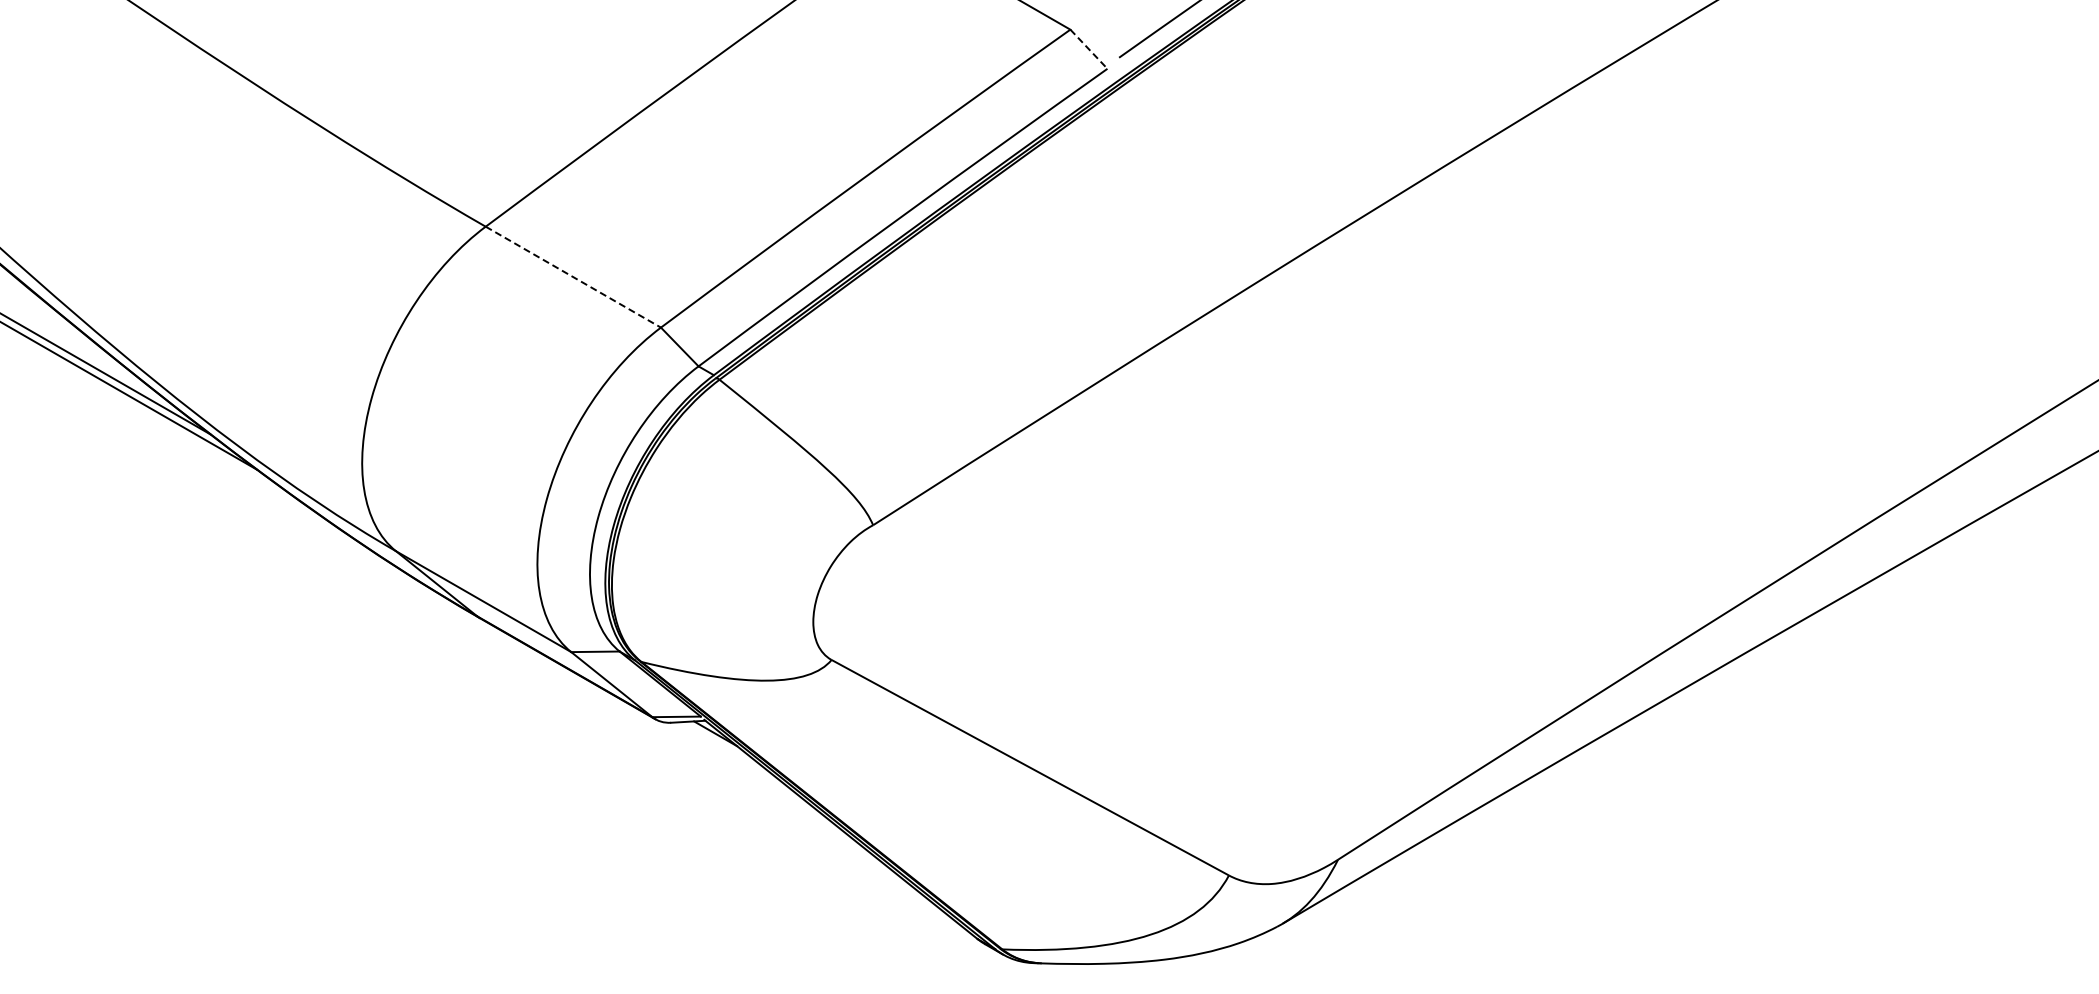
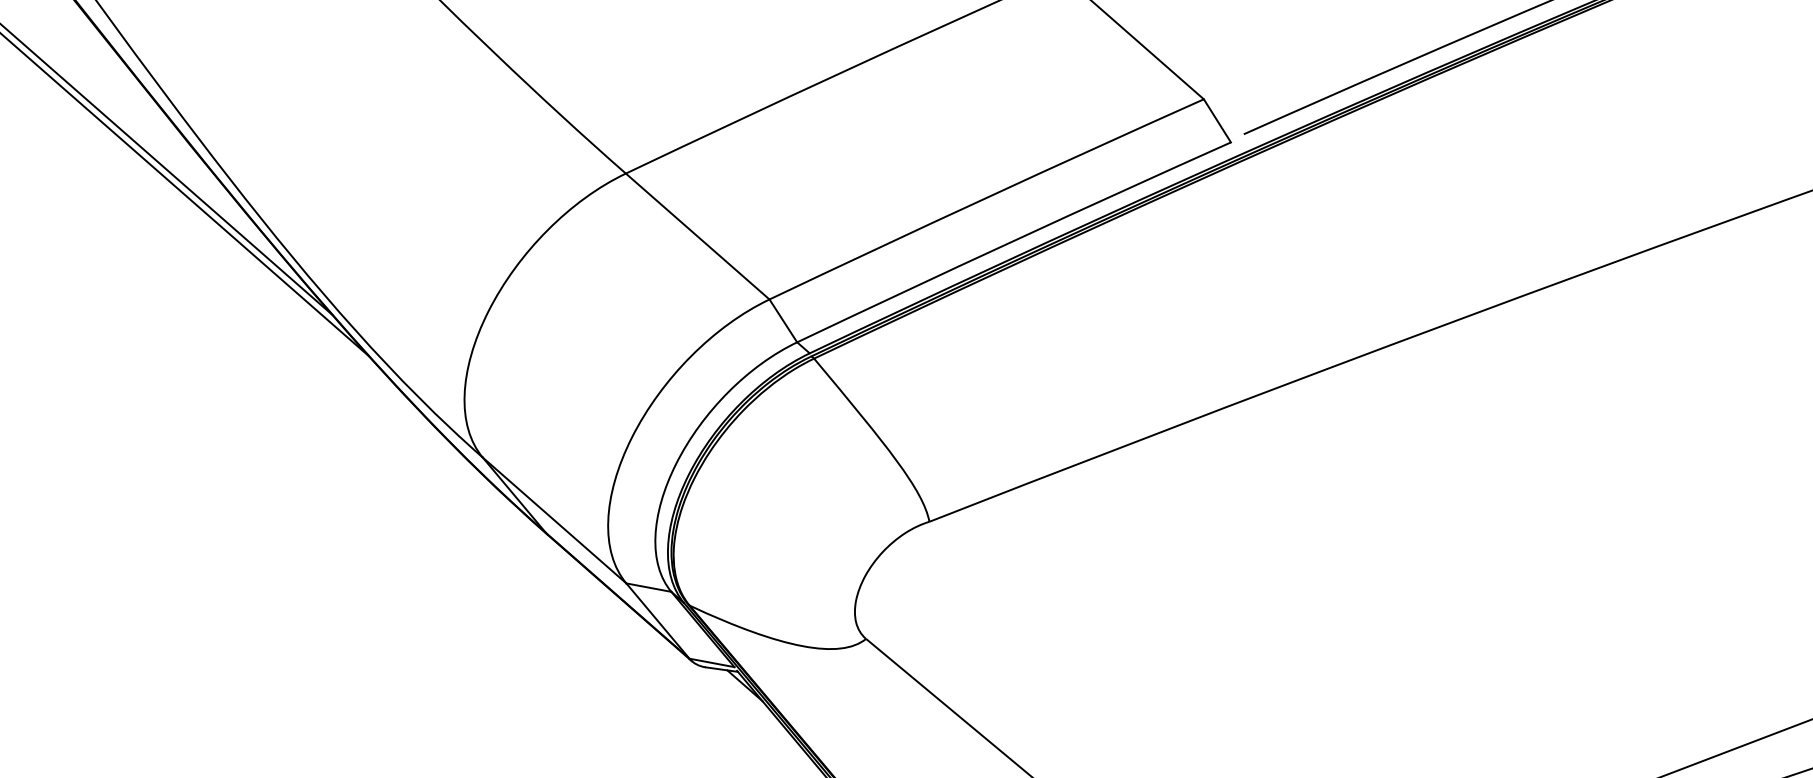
line: (1088, 49) -> (1216, 121), dashed -> solid
line: (573, 277) -> (697, 236), dashed -> solid

